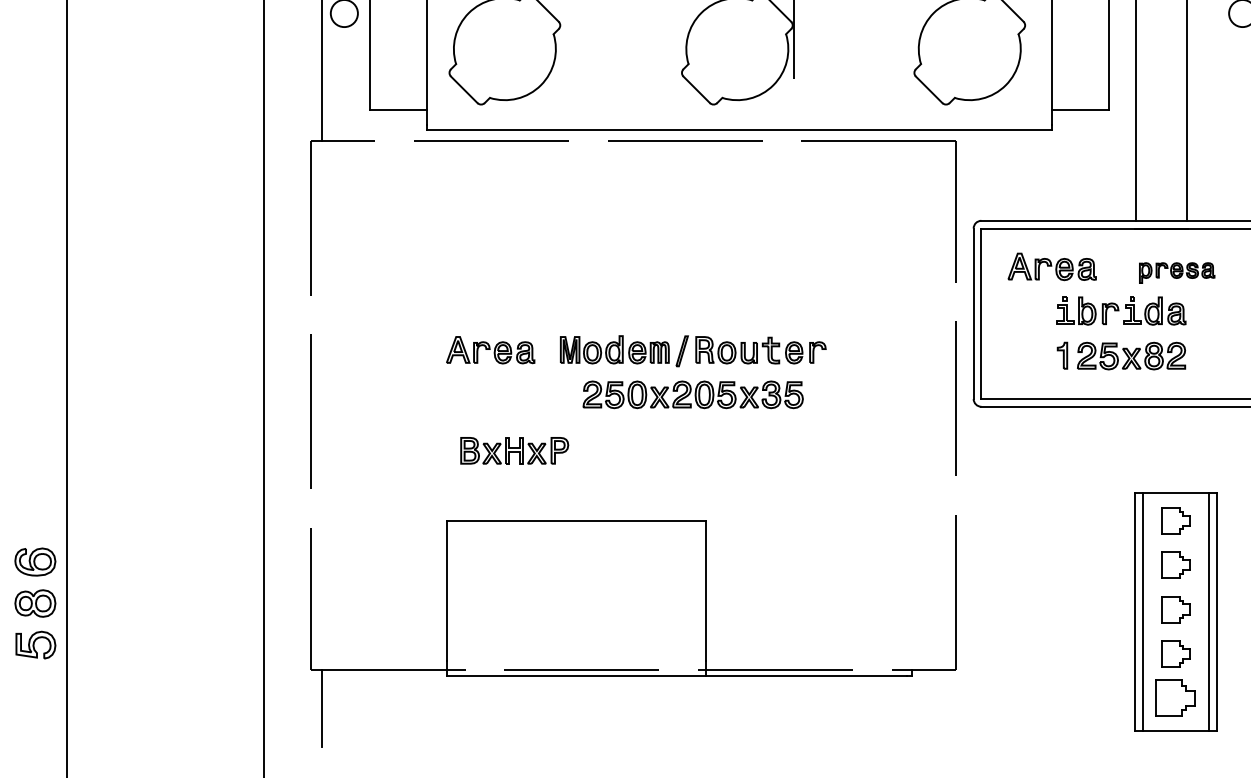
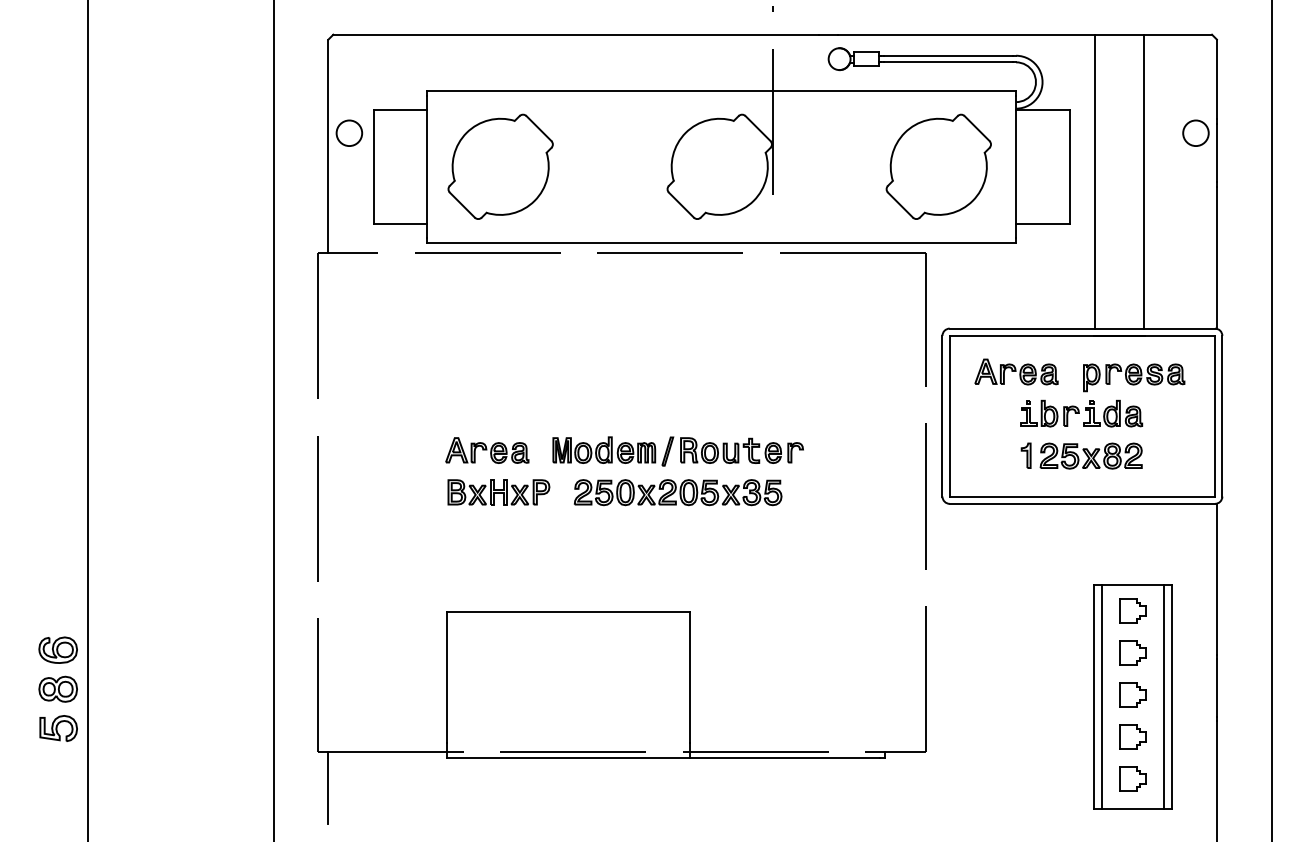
part: (1177, 272) -> (1134, 377), size x1.43
part: (514, 450) -> (498, 492), moved
part: (1175, 698) -> (1132, 778), size x0.71

